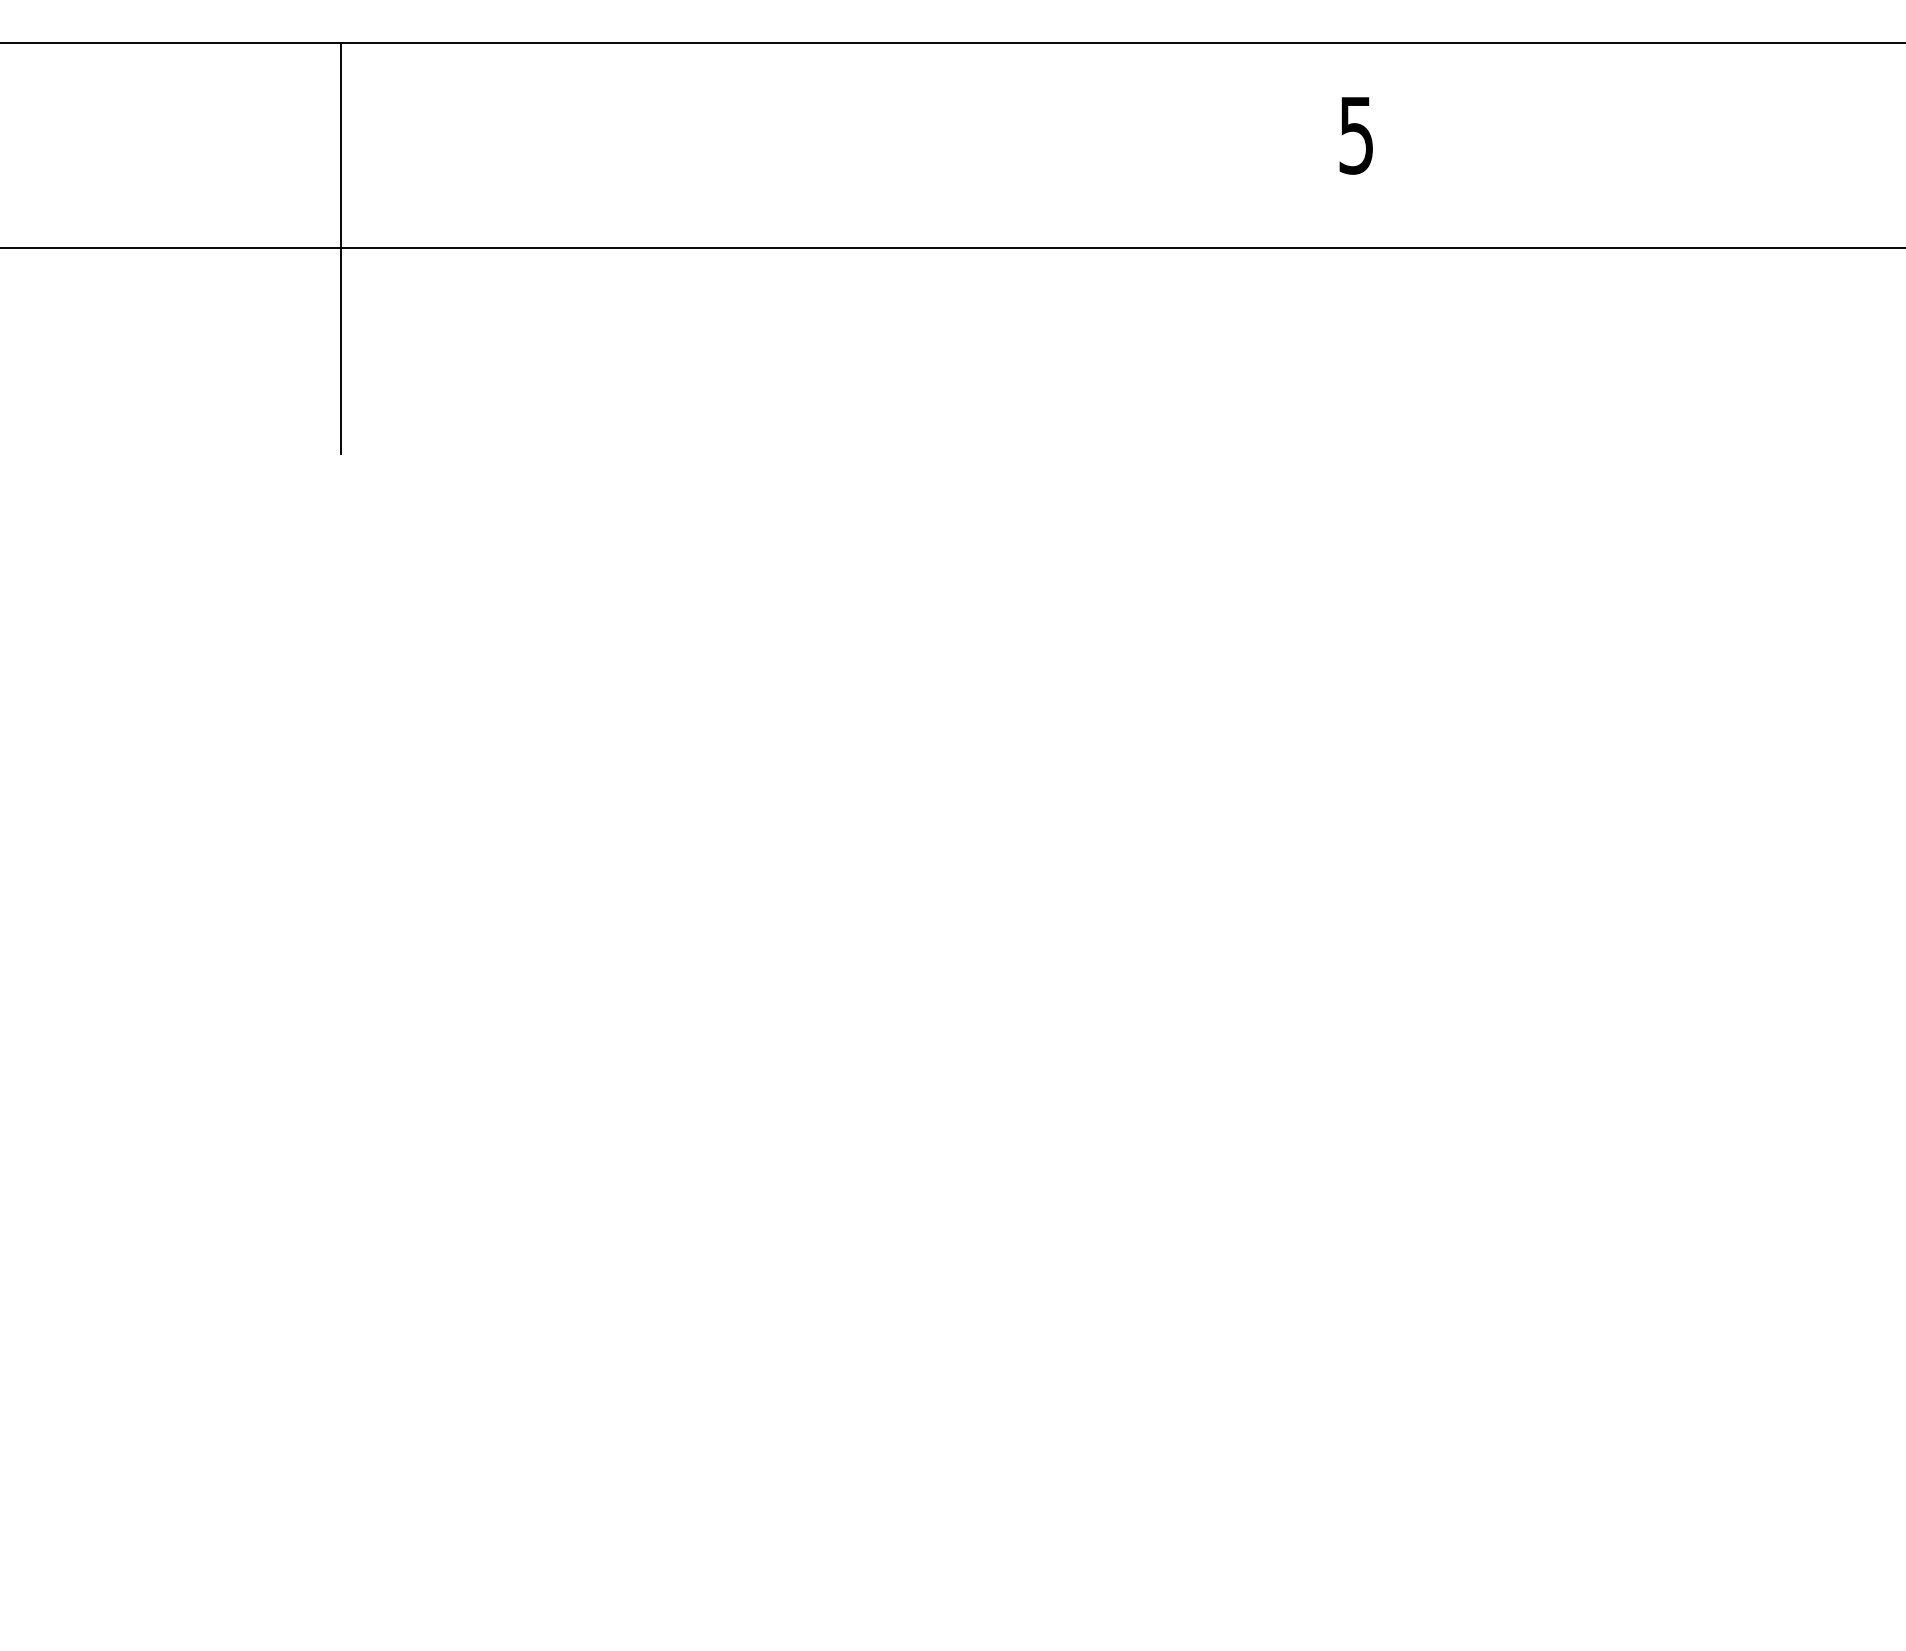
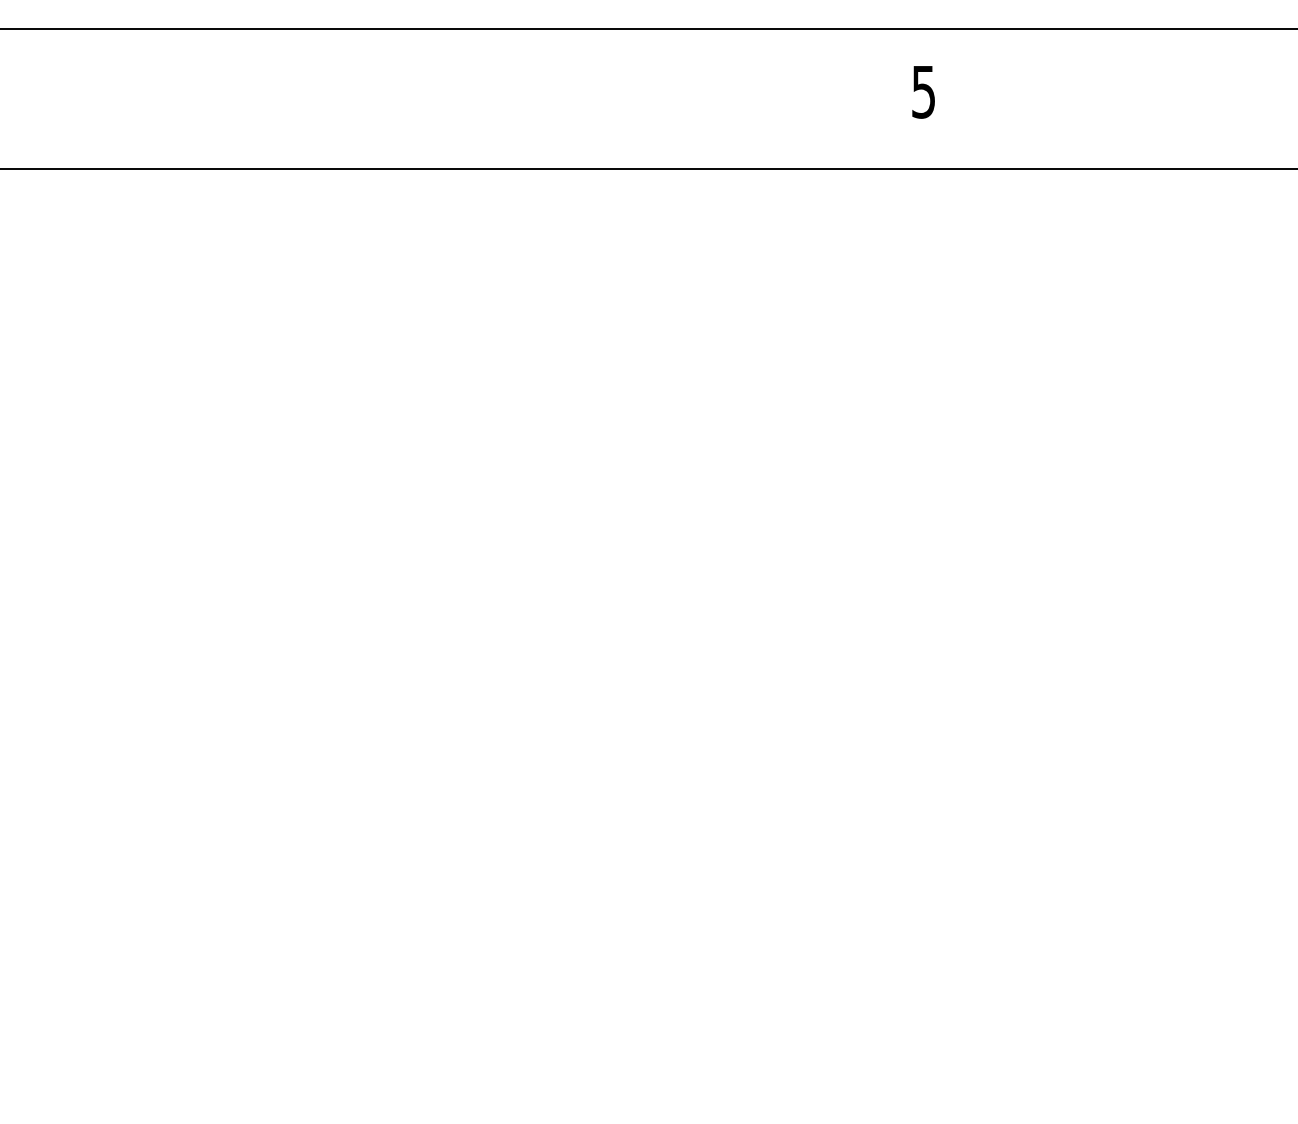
line: (341, 247) -> (232, 168), removed

